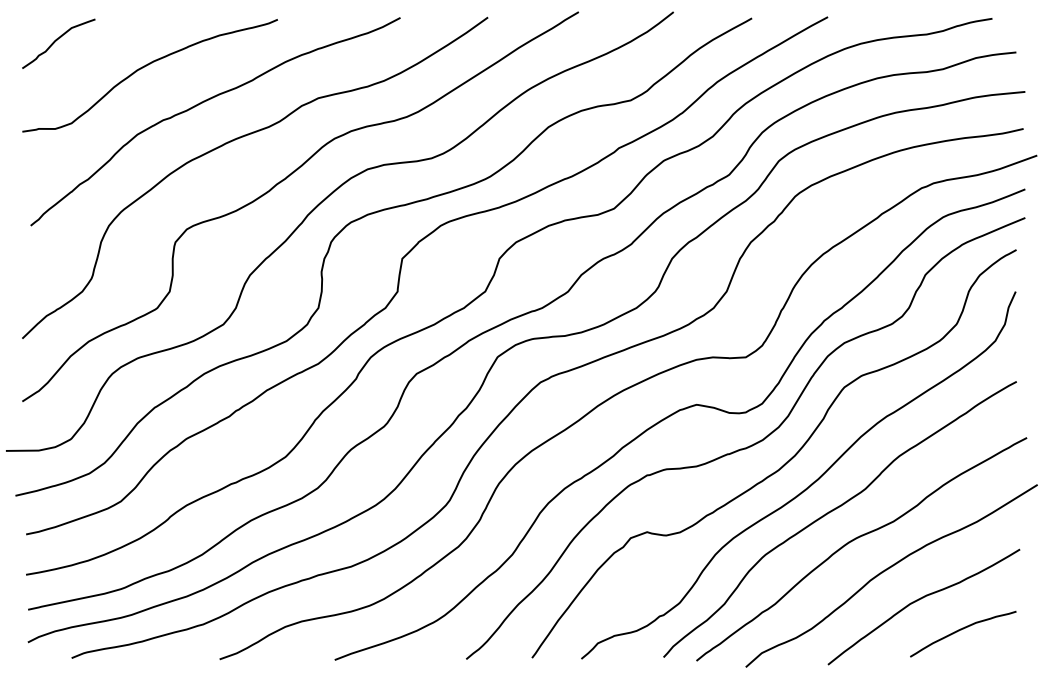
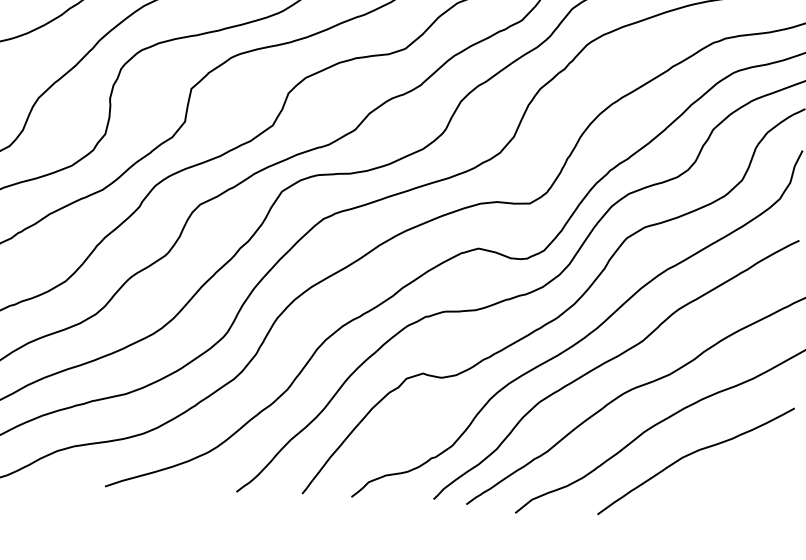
curve: (961, 630) -> (732, 486), removed

